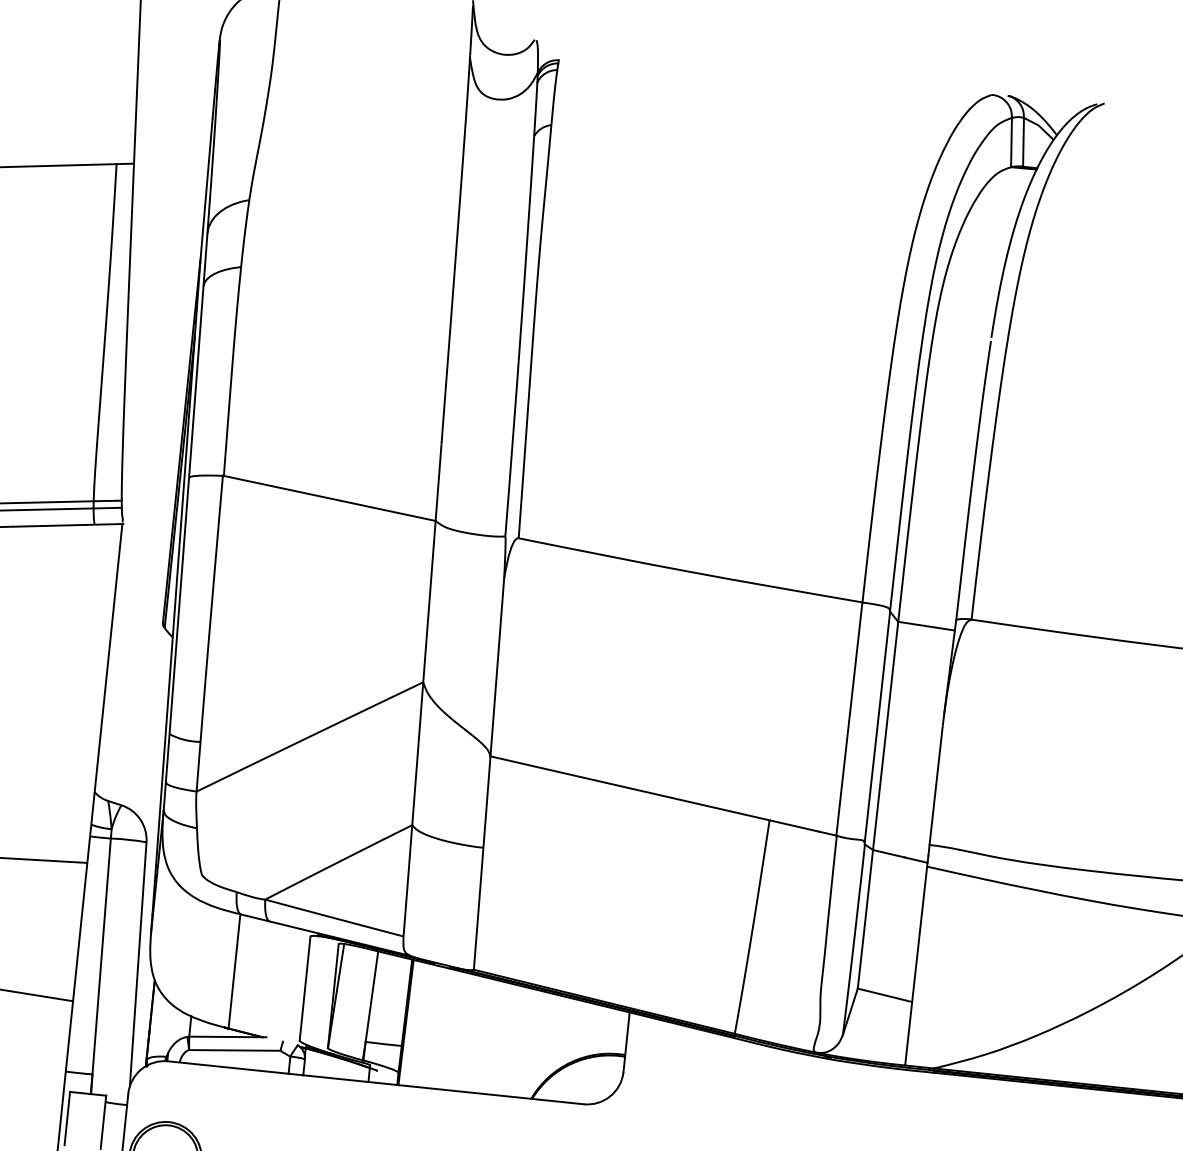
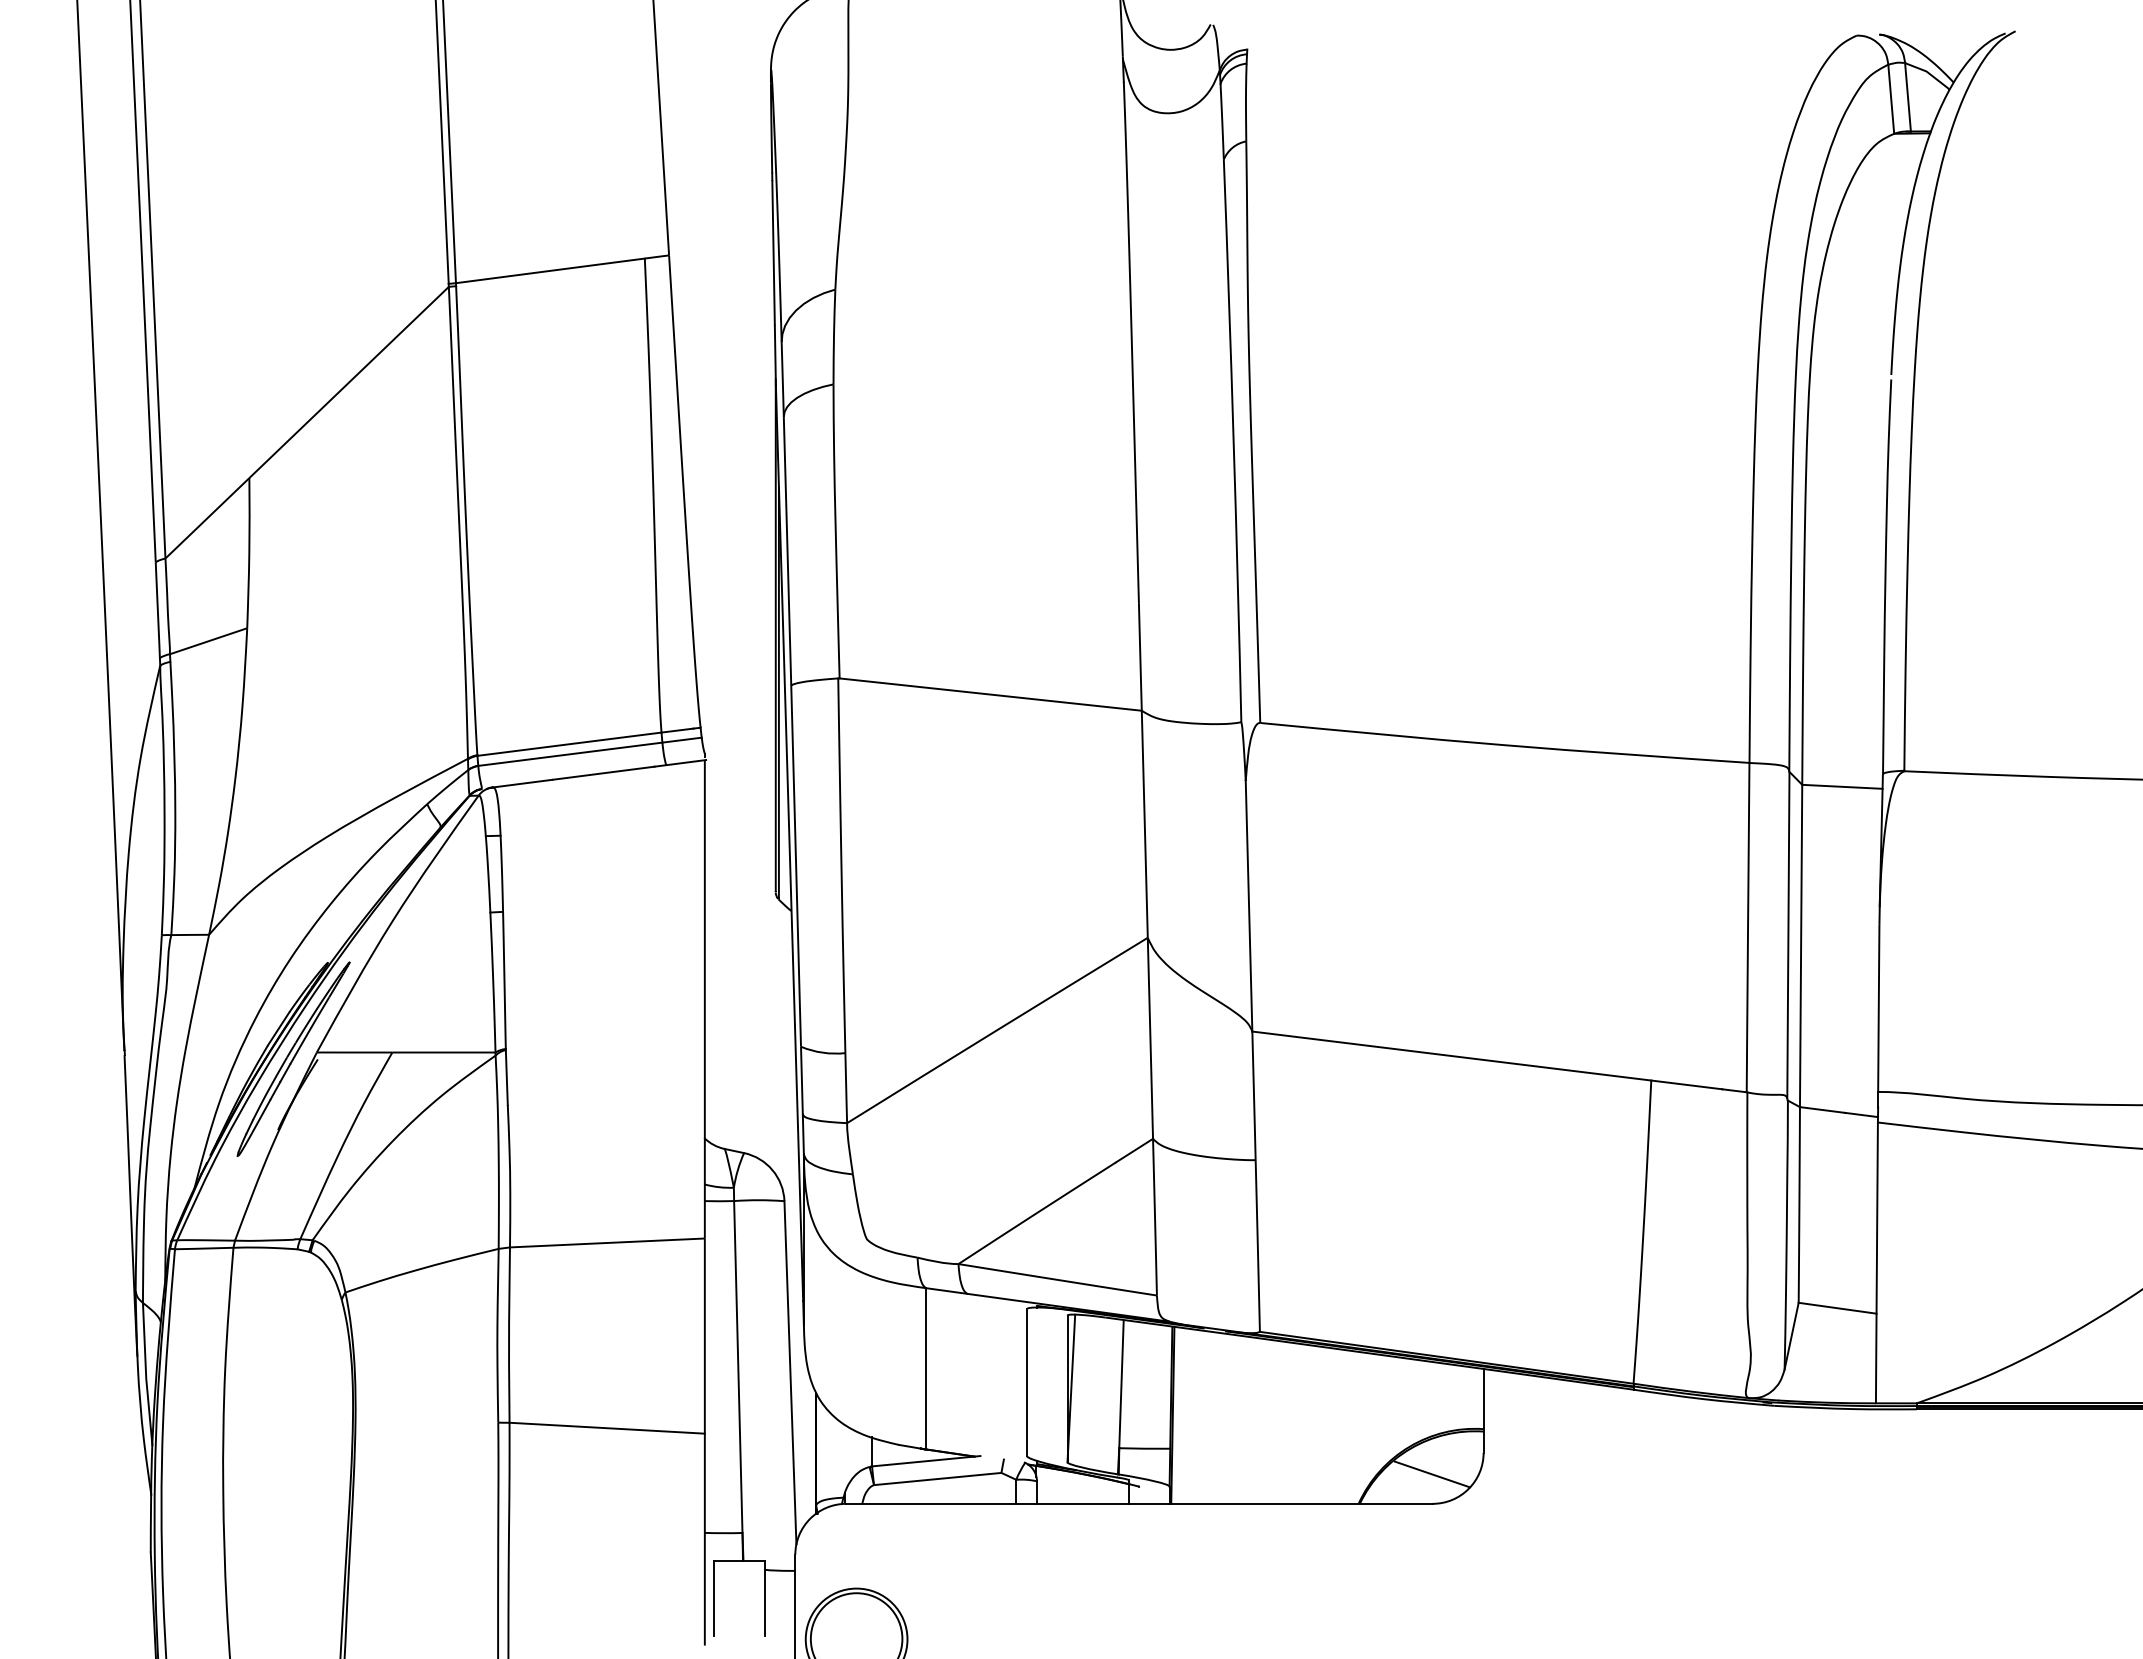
line: (585, 1083) -> (1431, 1474), added

